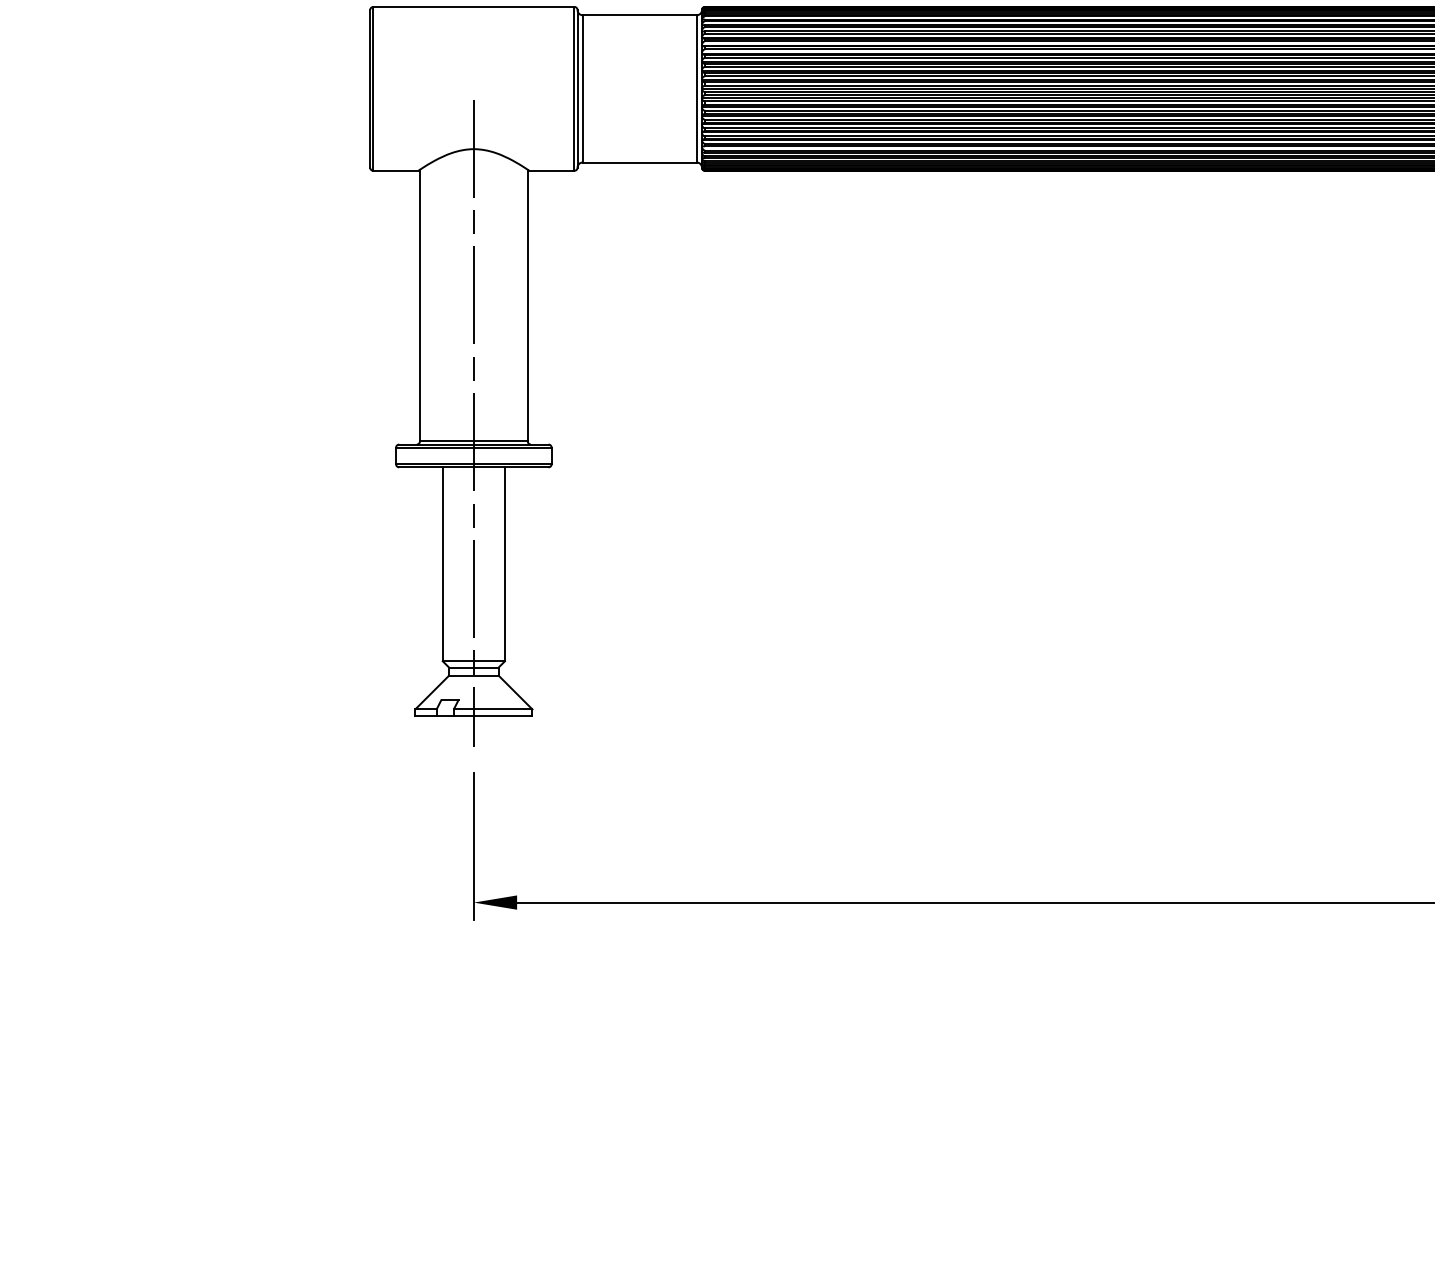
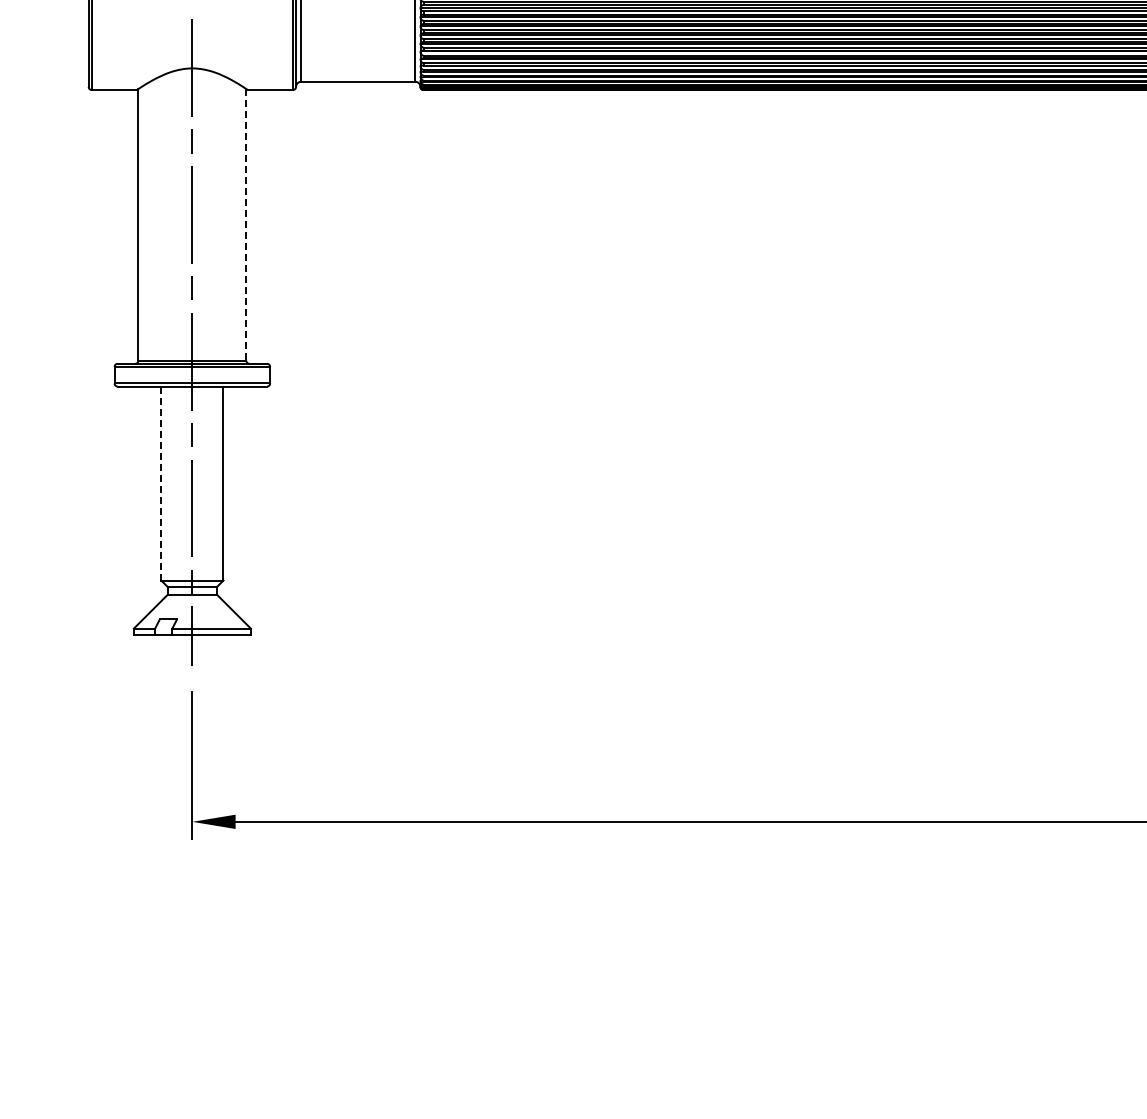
line: (527, 305) -> (246, 224), solid -> dashed
line: (442, 564) -> (161, 483), solid -> dashed

